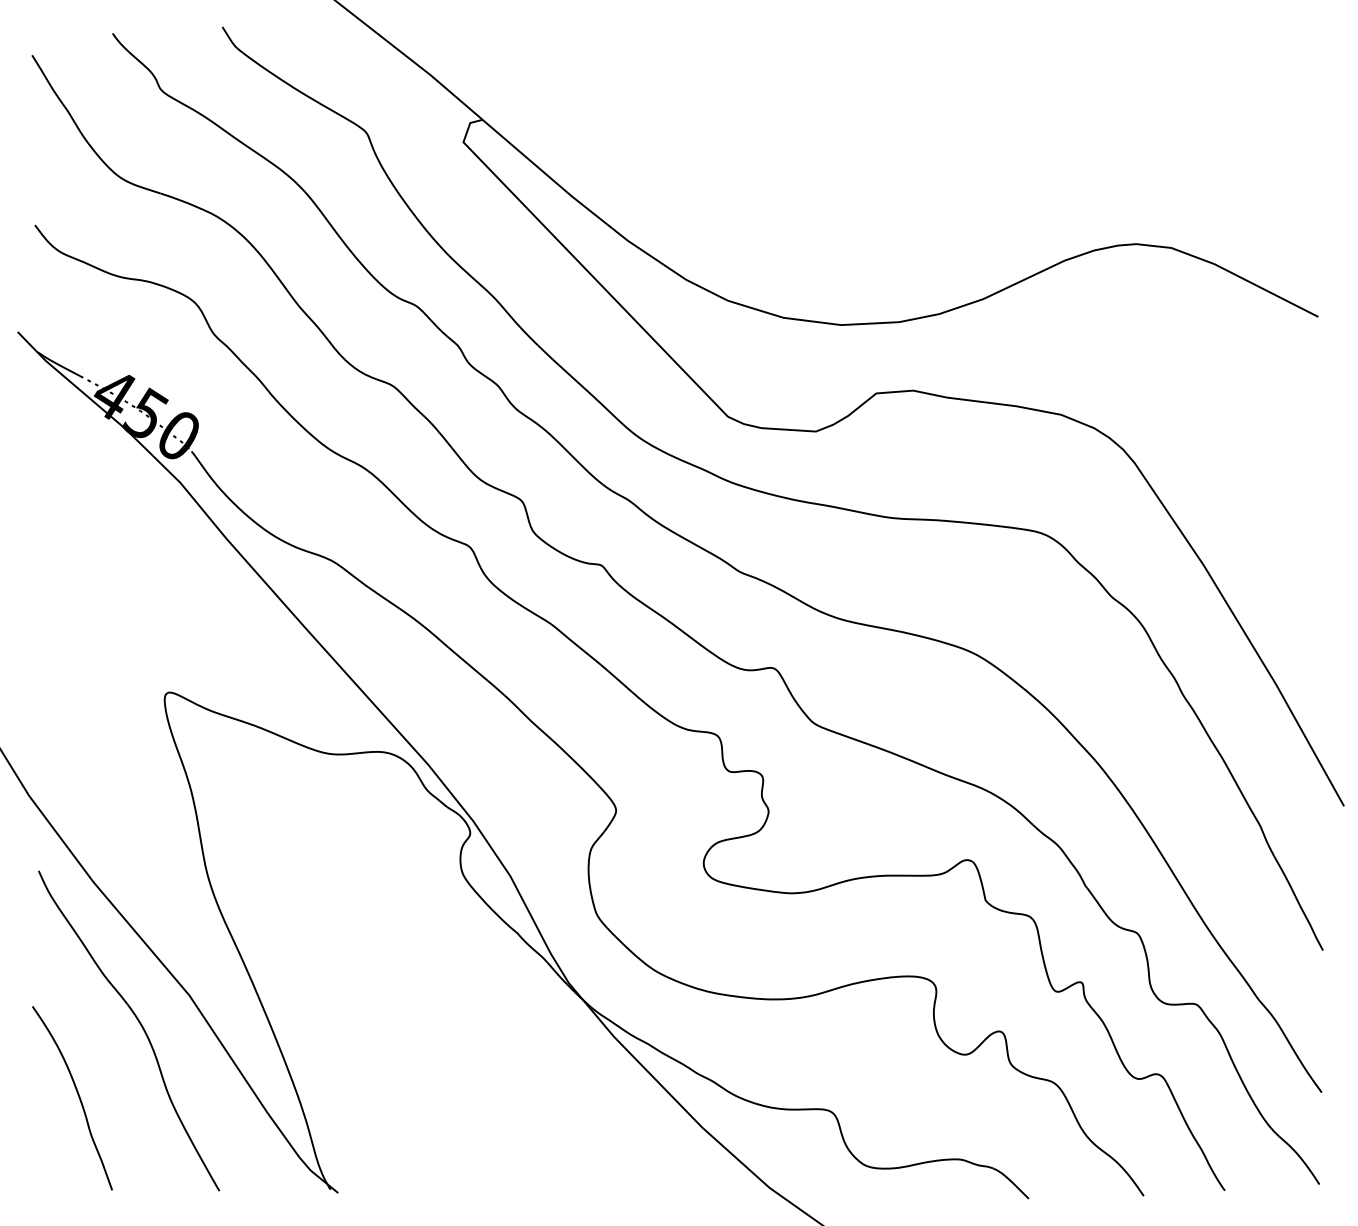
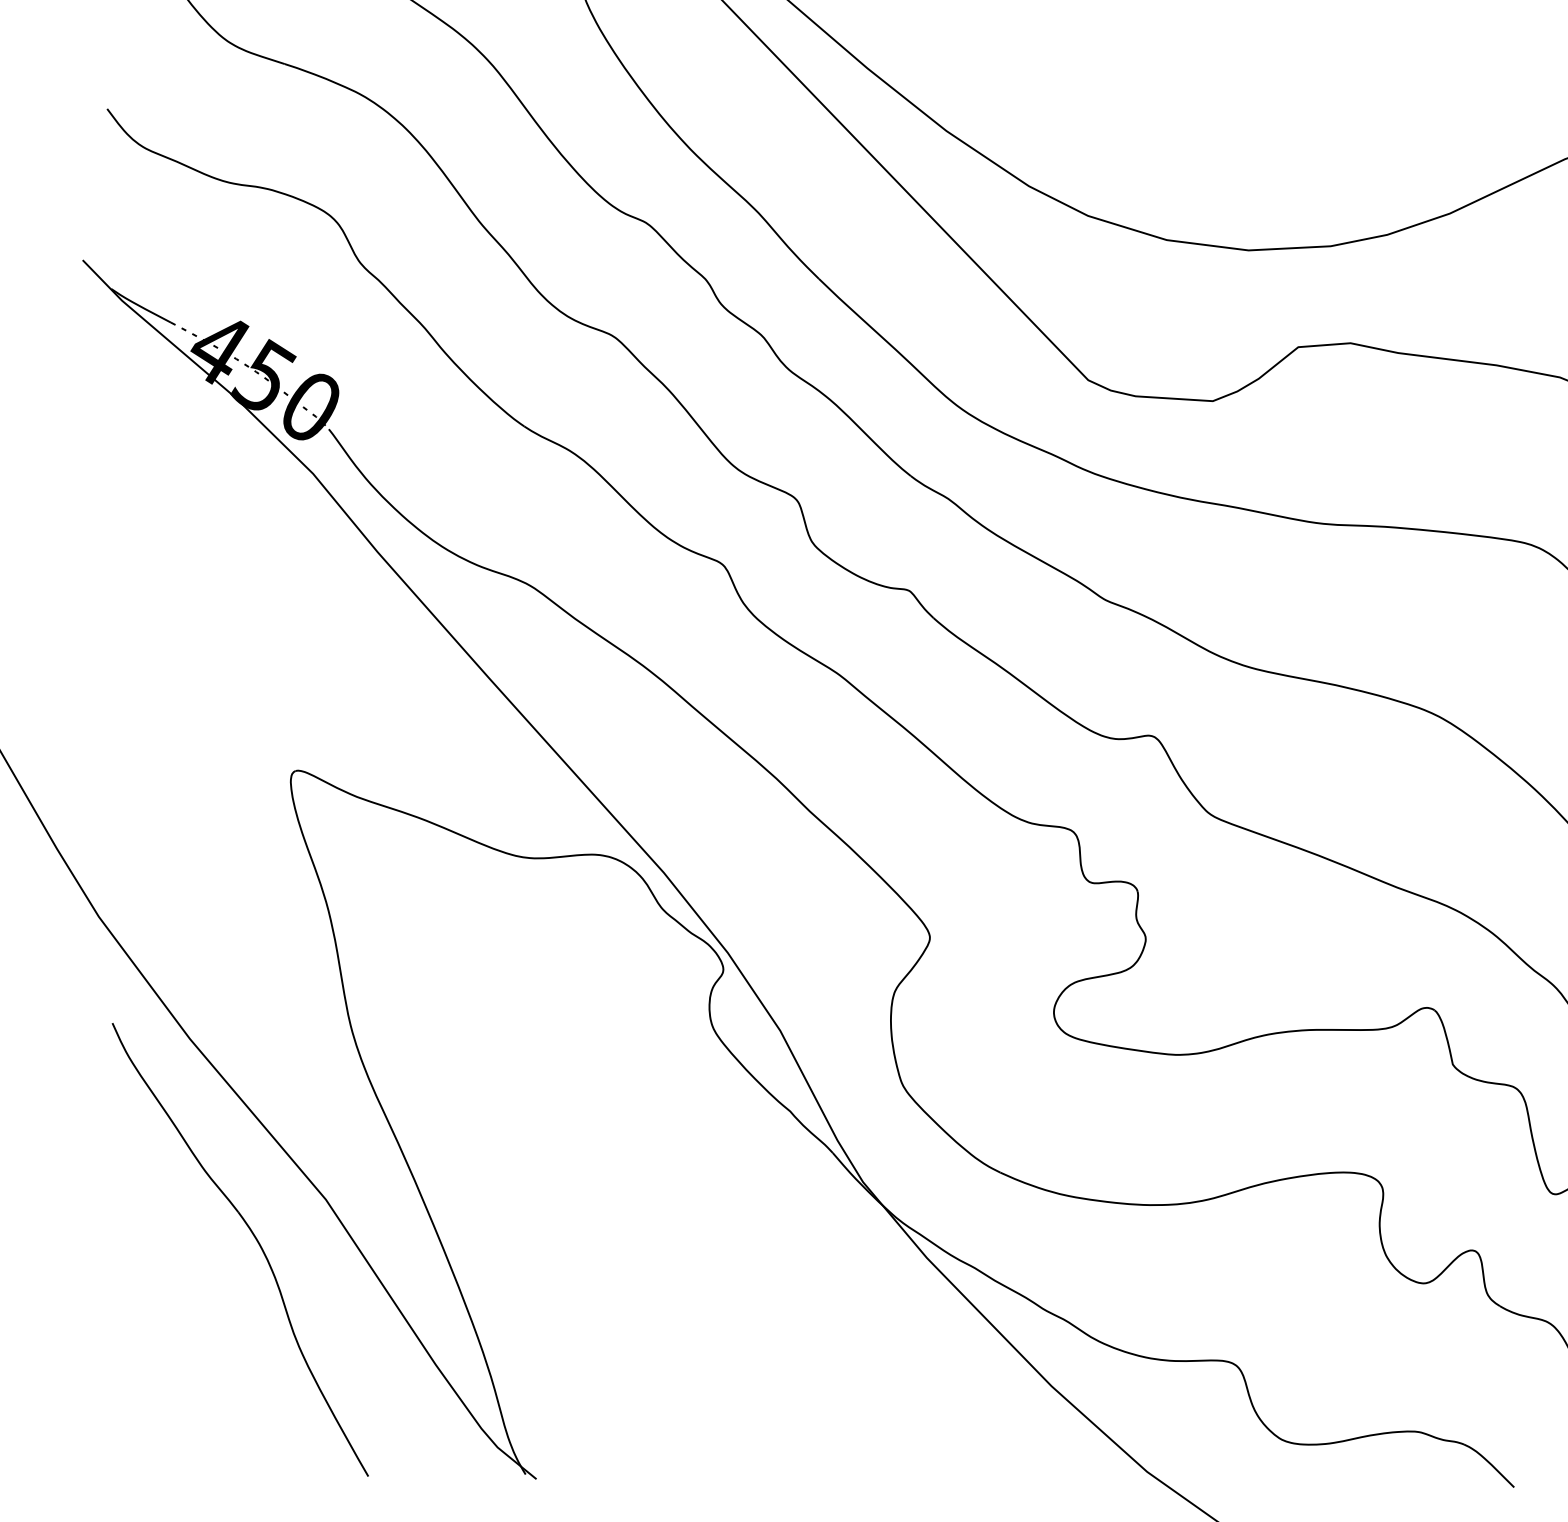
part: (72, 1098) -> (160, 1345), removed

